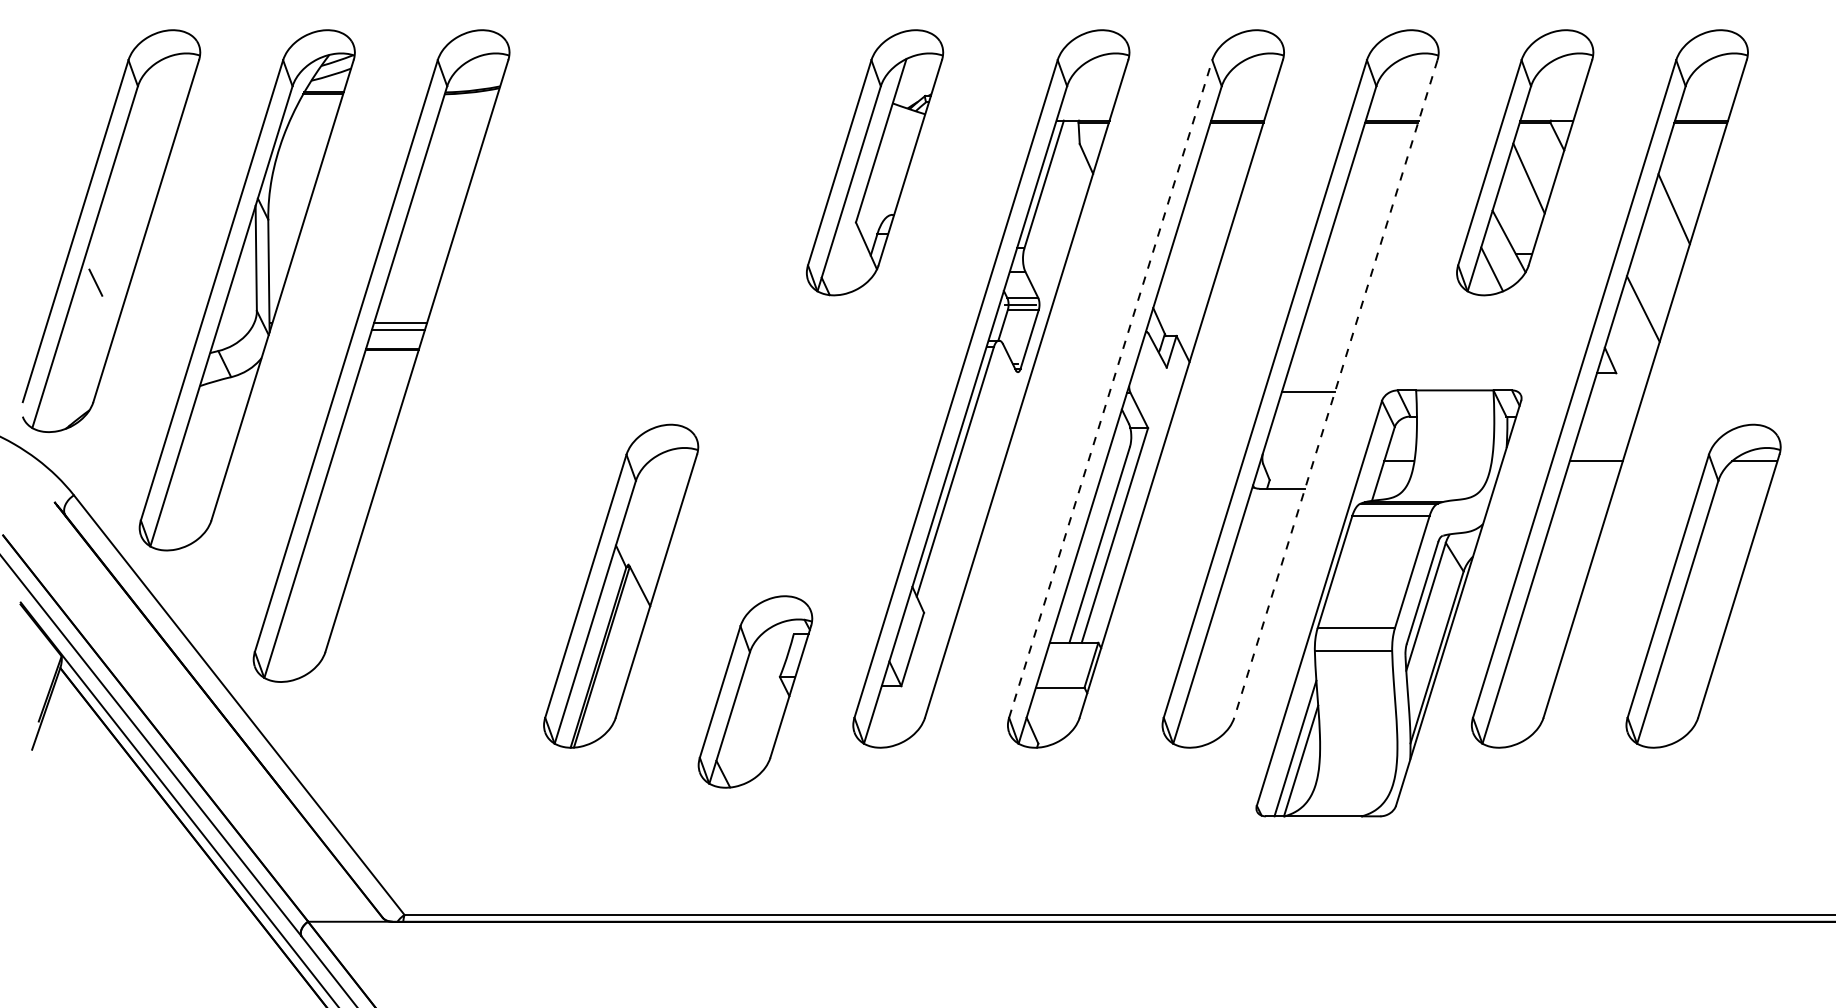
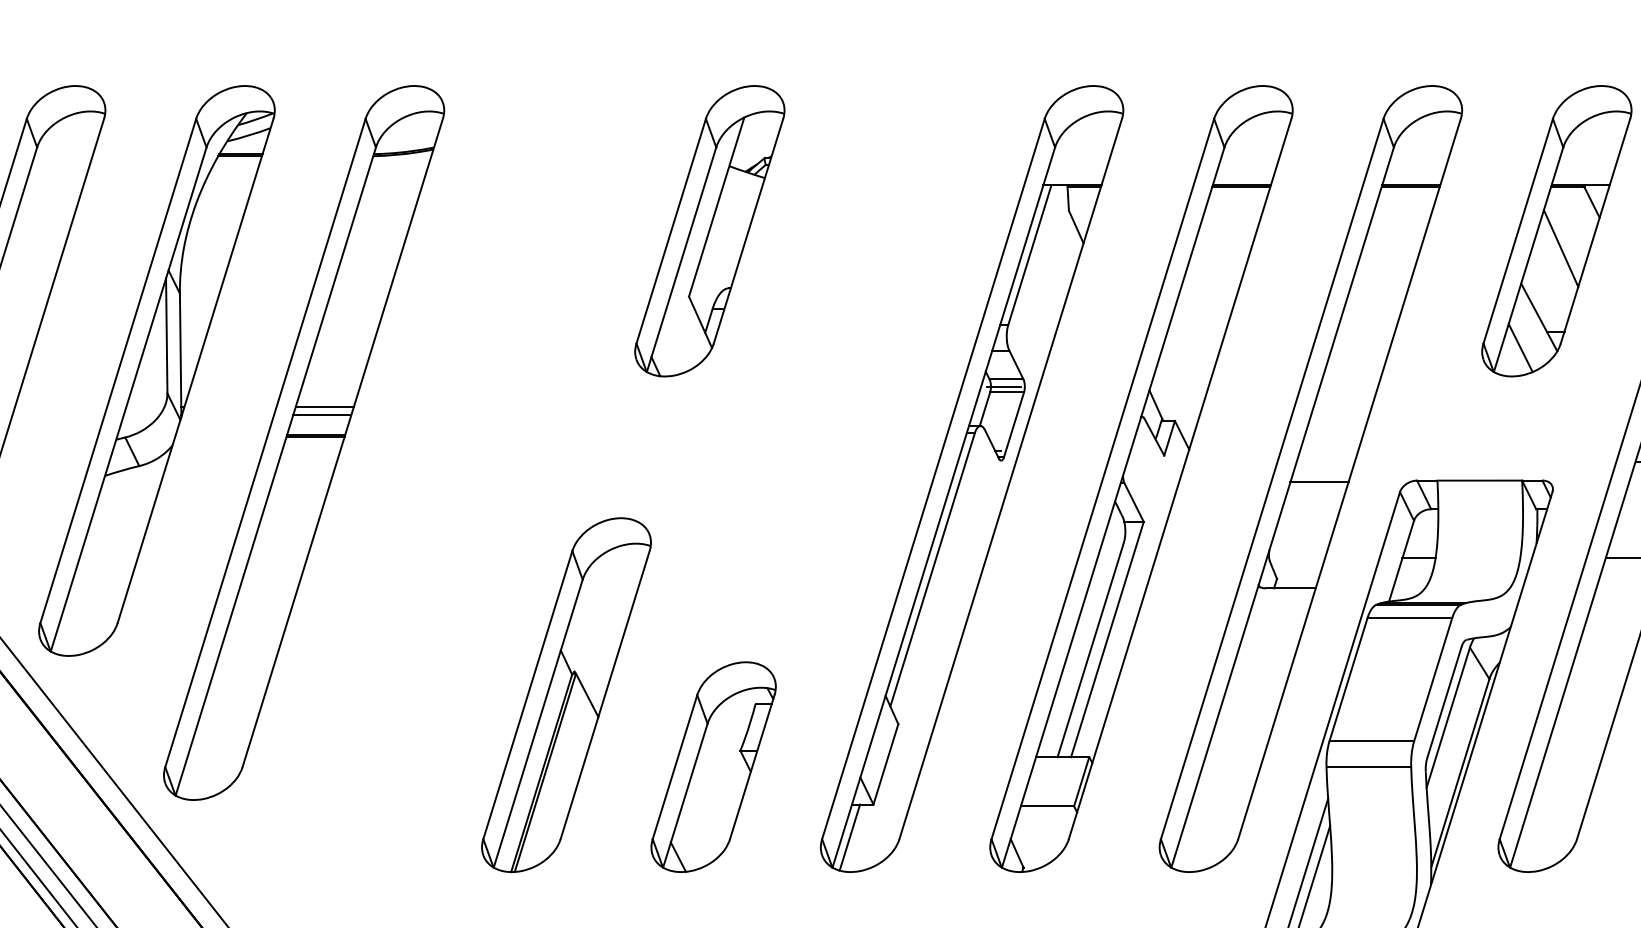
part: (875, 162) -> (710, 230), moved
line: (1110, 388) -> (1102, 478), dashed -> solid
line: (1335, 389) -> (1349, 479), dashed -> solid
part: (755, 691) -> (713, 766), moved
line: (879, 716) -> (849, 837), added

